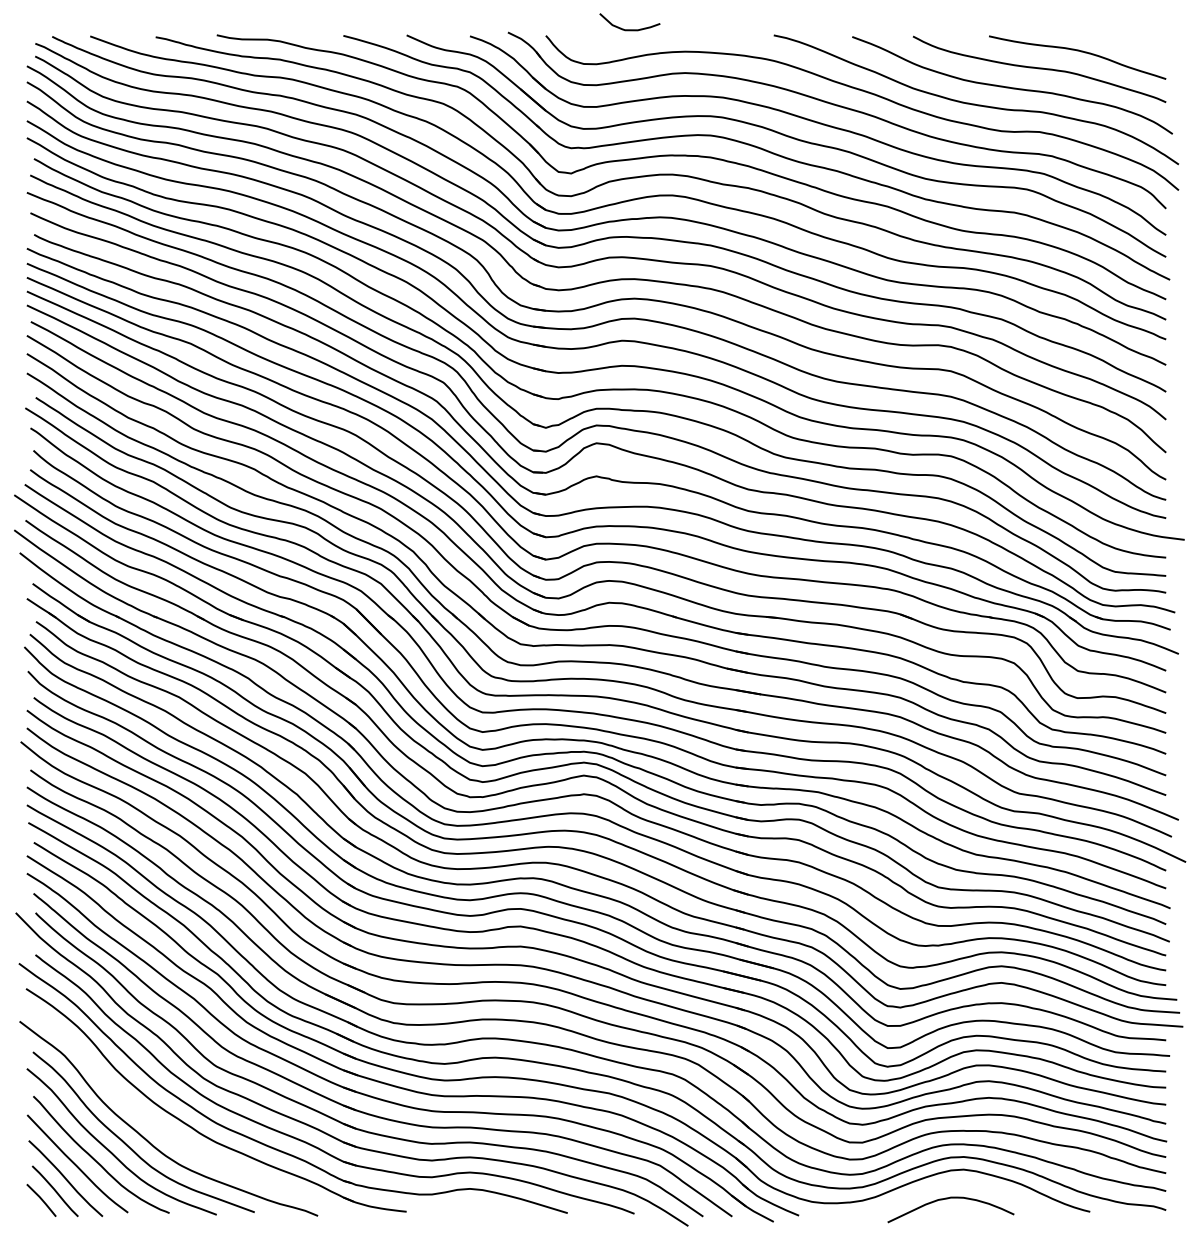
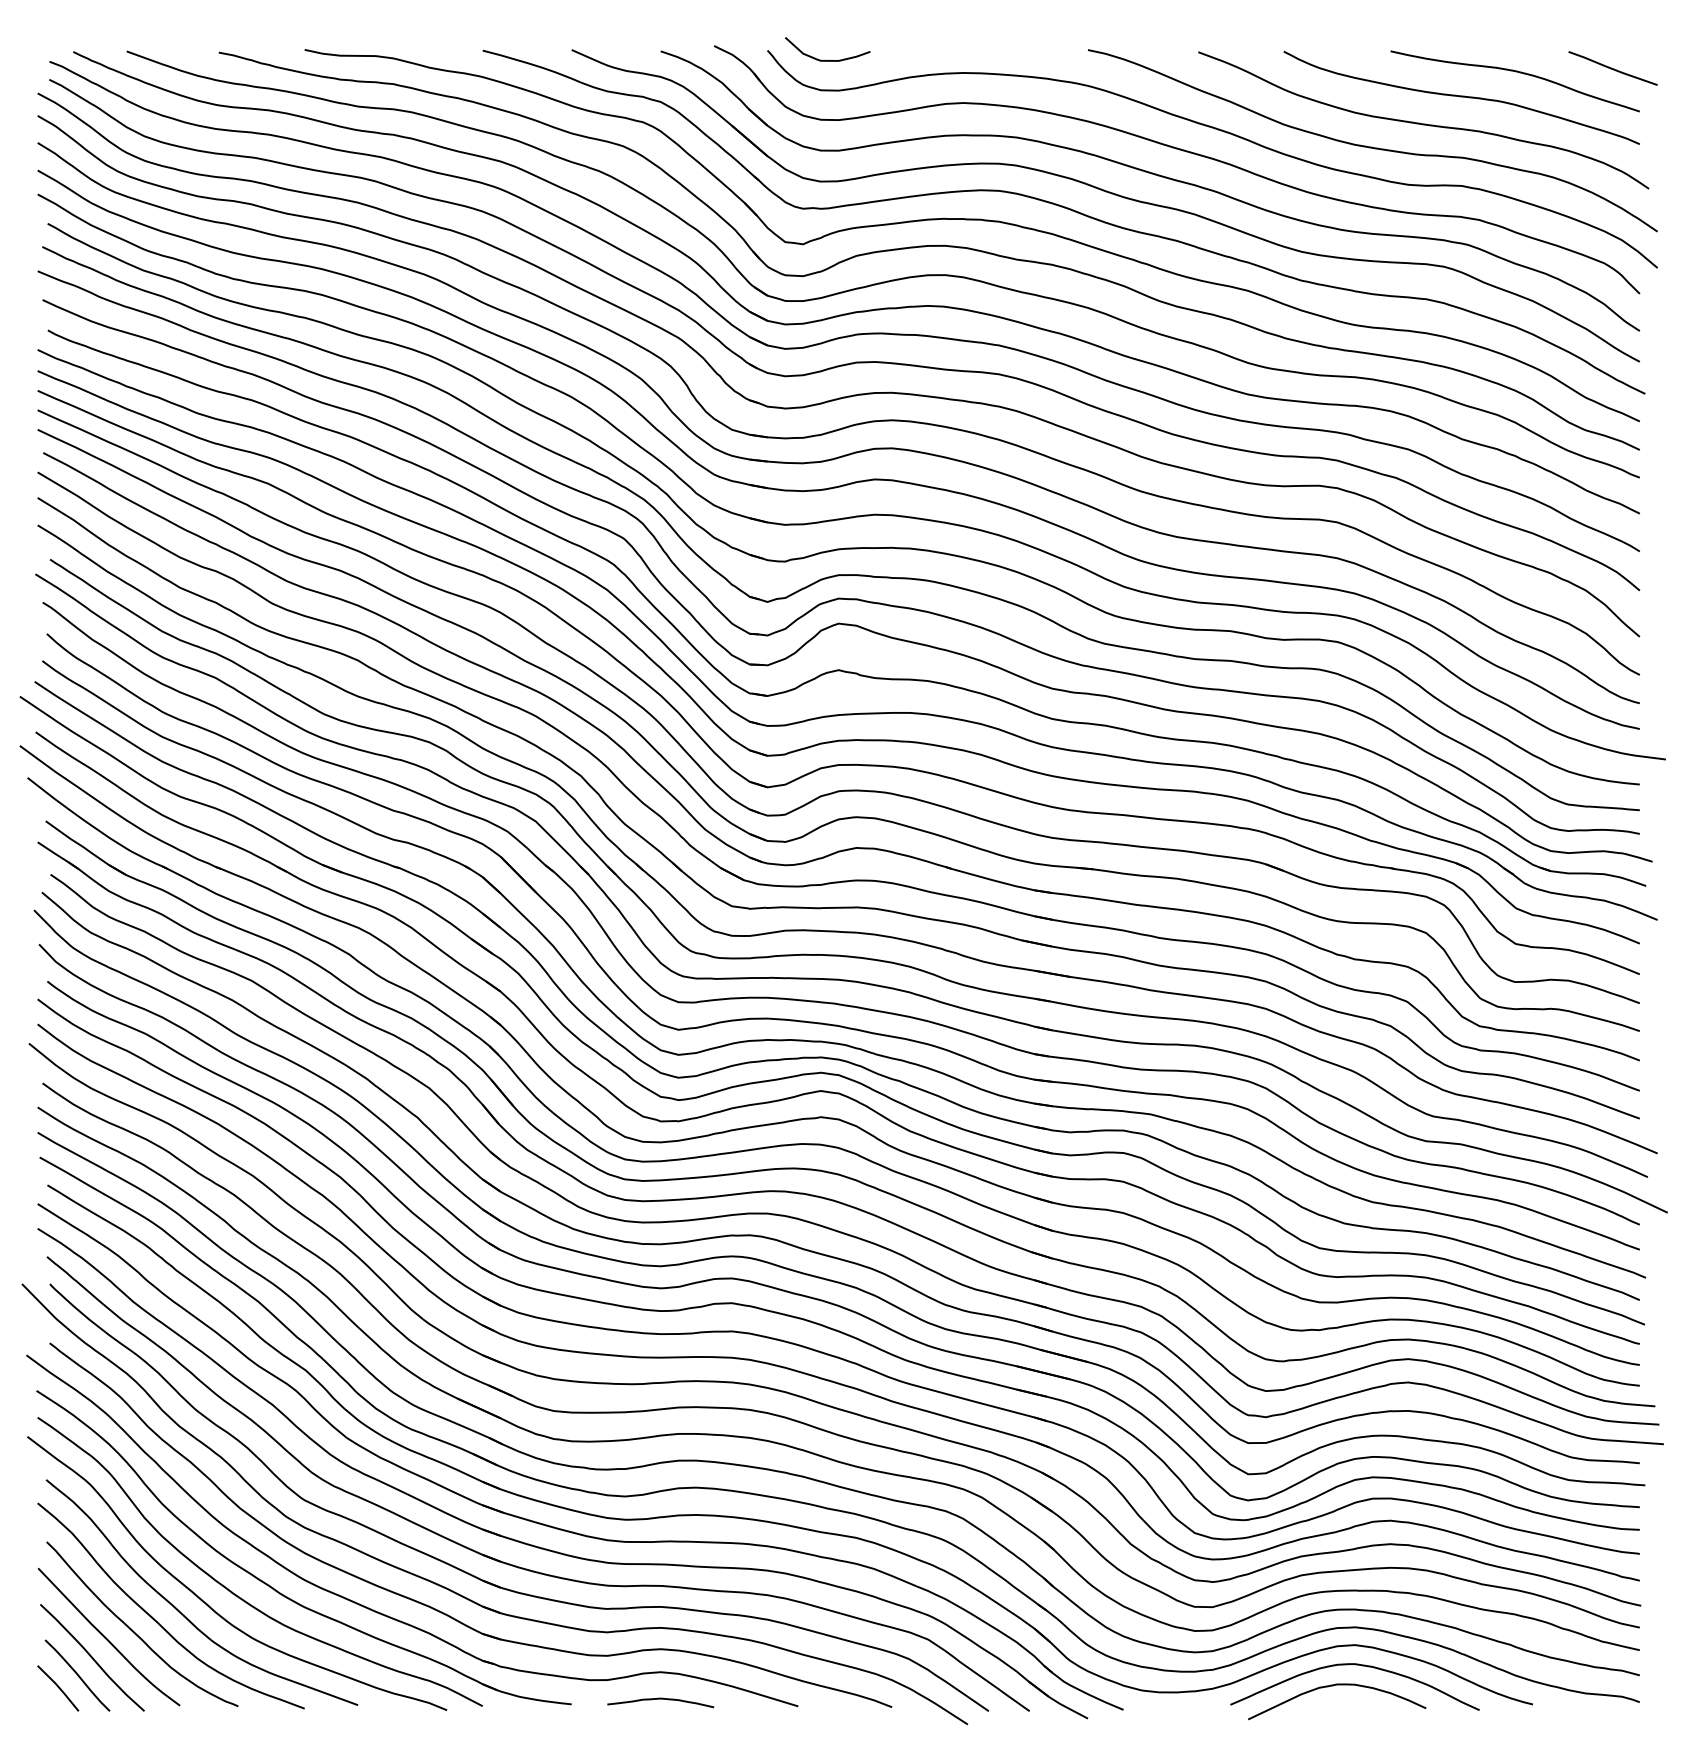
curve: (626, 29) -> (823, 59), moved
line: (1146, 48) -> (1612, 68), added
curve: (169, 1134) -> (238, 1595), added
curve: (964, 1184) -> (1355, 1665), added
curve: (469, 1208) -> (660, 1699), added

